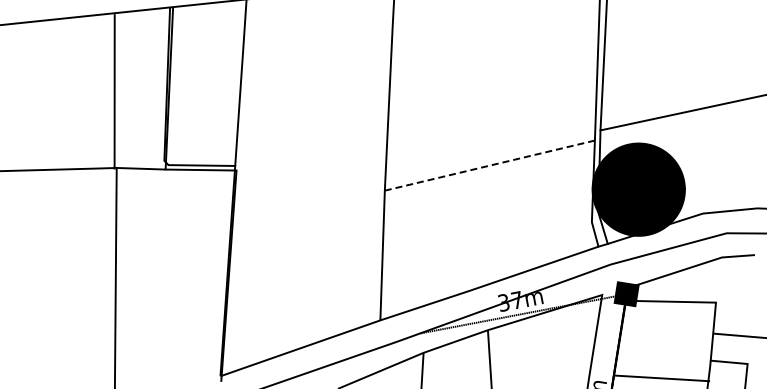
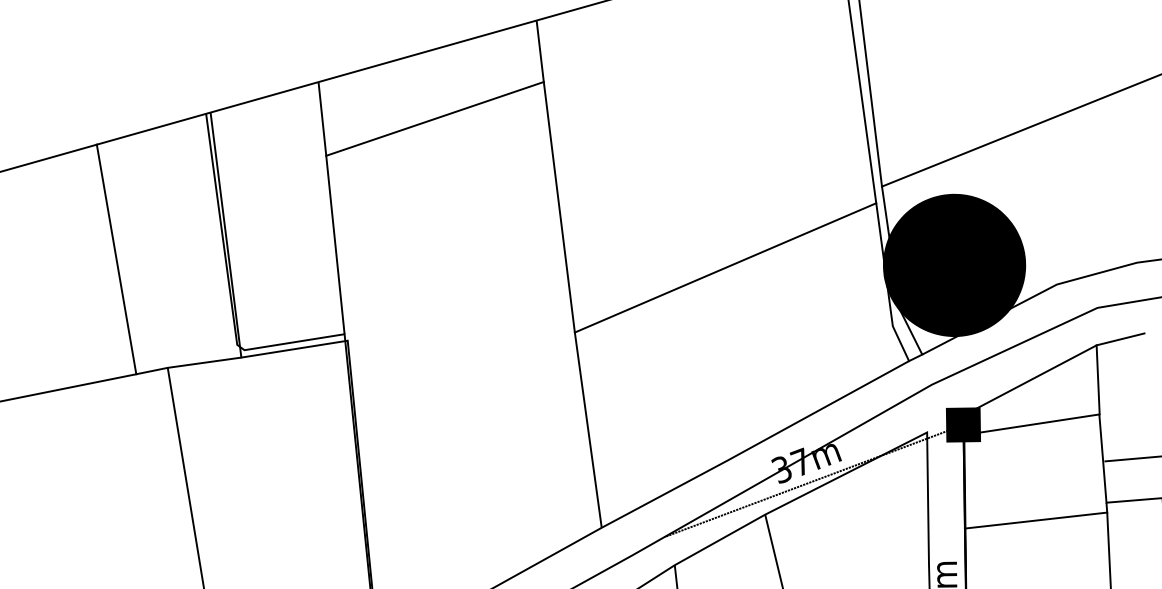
line: (317, 36) -> (434, 119), added
line: (114, 91) -> (116, 258), moved
line: (489, 165) -> (724, 267), dashed -> solid
line: (718, 279) -> (1097, 379), added
line: (661, 378) -> (1035, 520), moved

